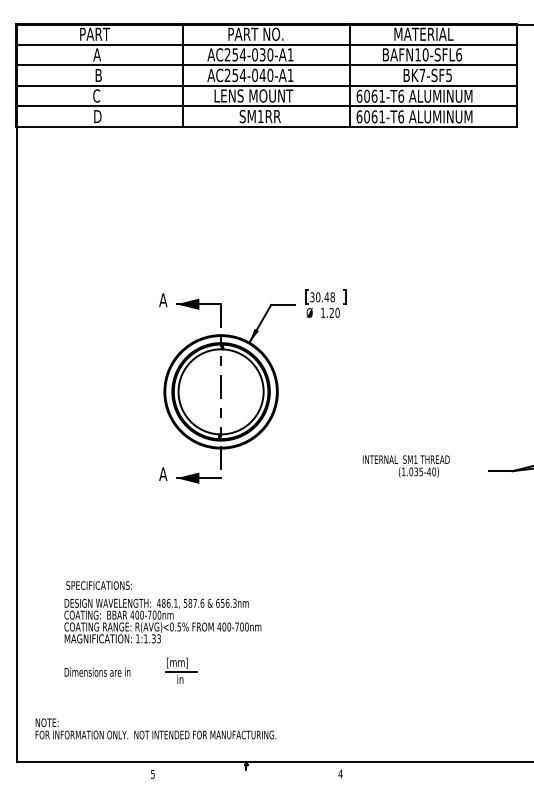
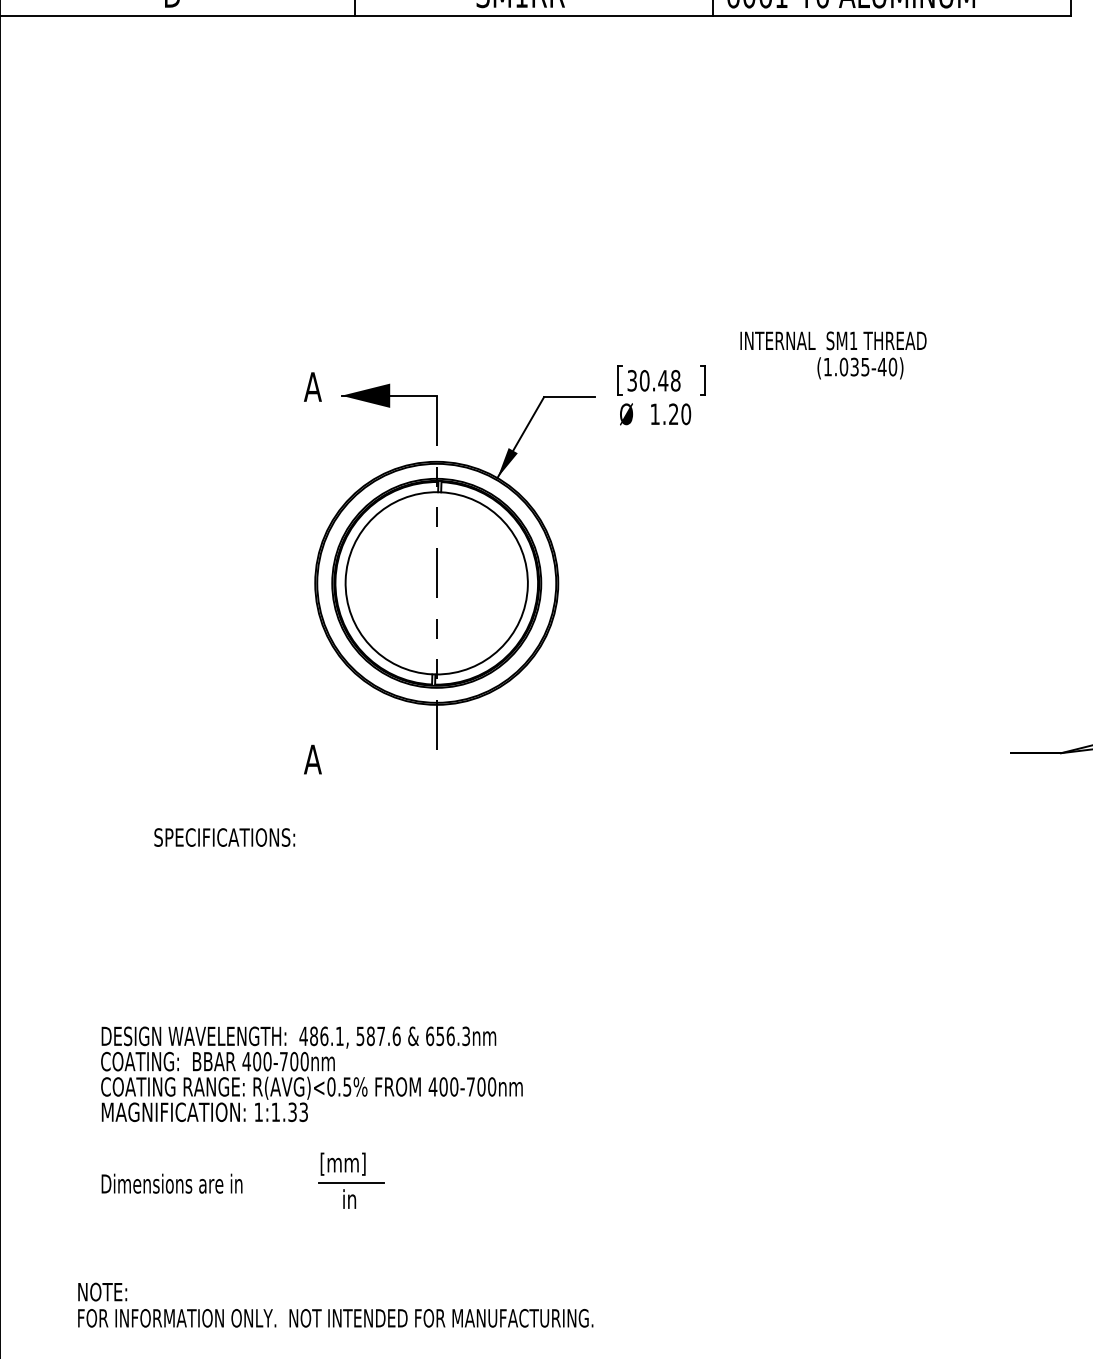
text: (406, 466) -> (833, 355), moved
part: (198, 477) -> (388, 766), removed
text: (98, 585) -> (223, 837), moved
text: (155, 728) -> (334, 1304), moved

